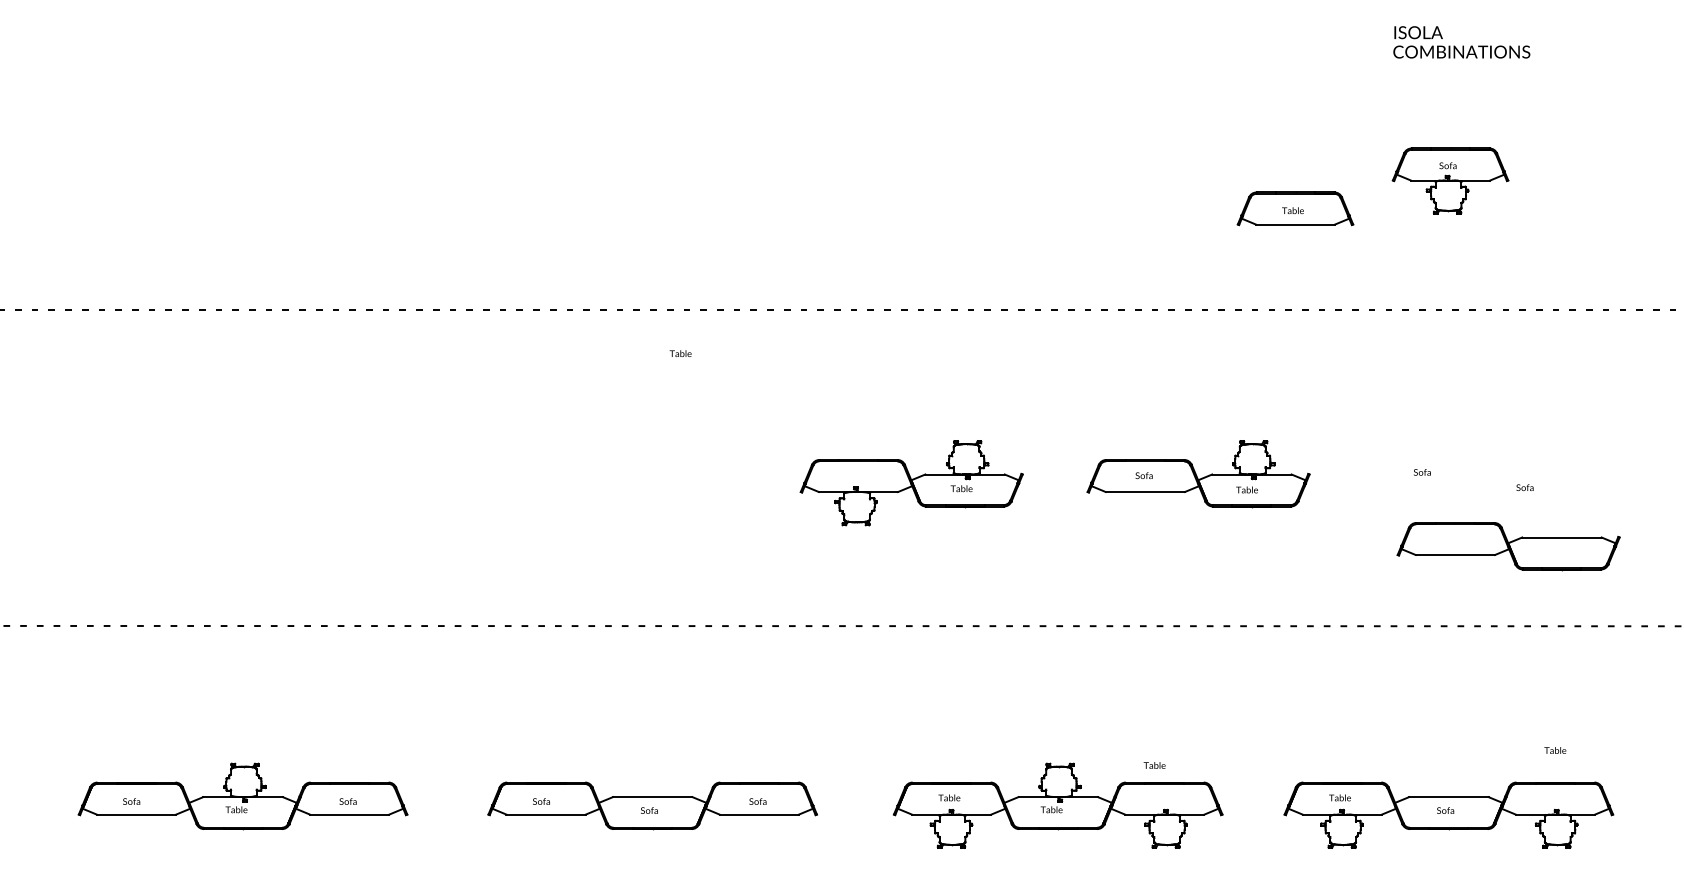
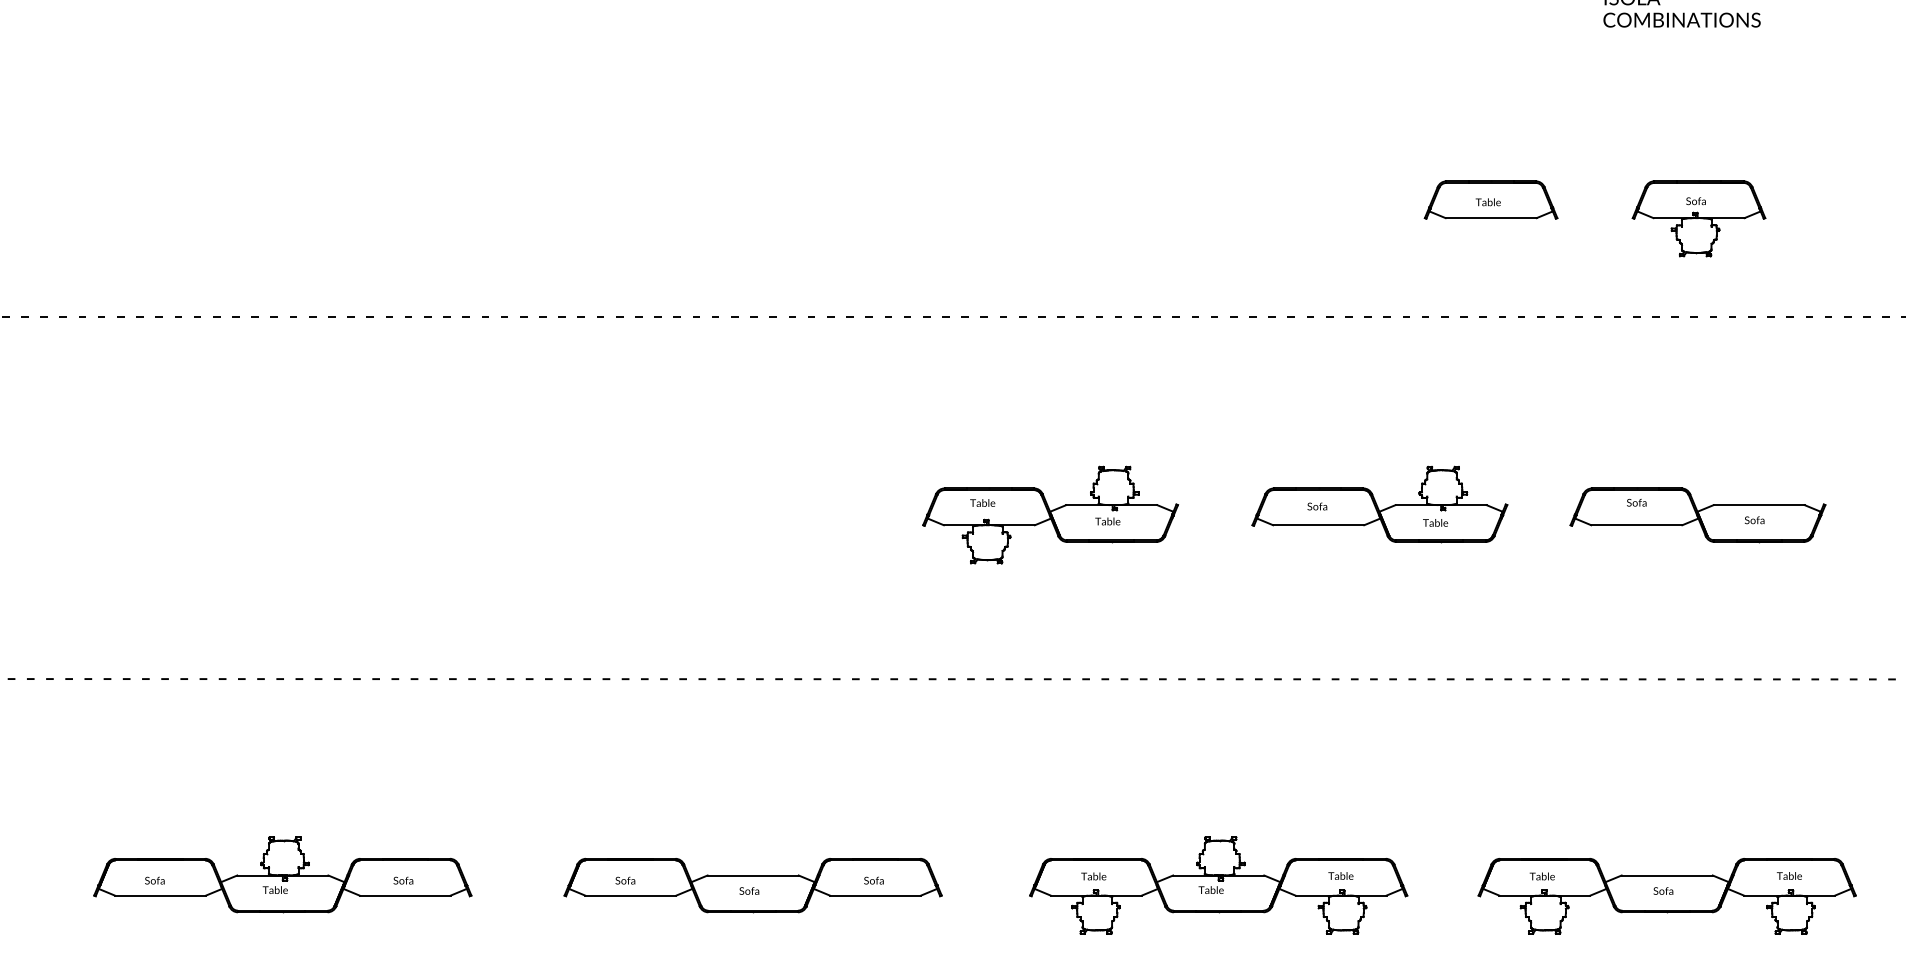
part: (1450, 180) -> (1698, 218), moved
text: (680, 353) -> (982, 502), moved
part: (1508, 546) -> (1697, 515), moved
text: (1555, 750) -> (1789, 875), moved
text: (1154, 765) -> (1340, 875), moved

